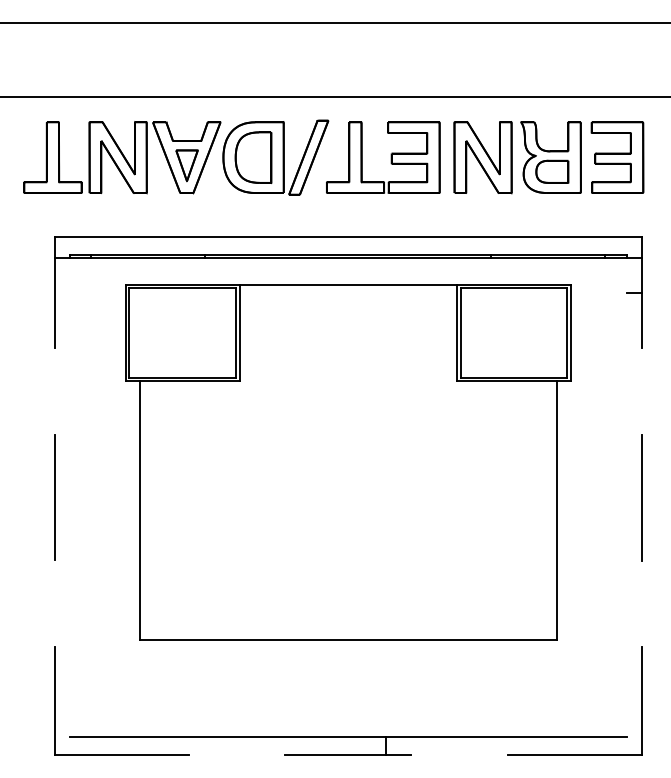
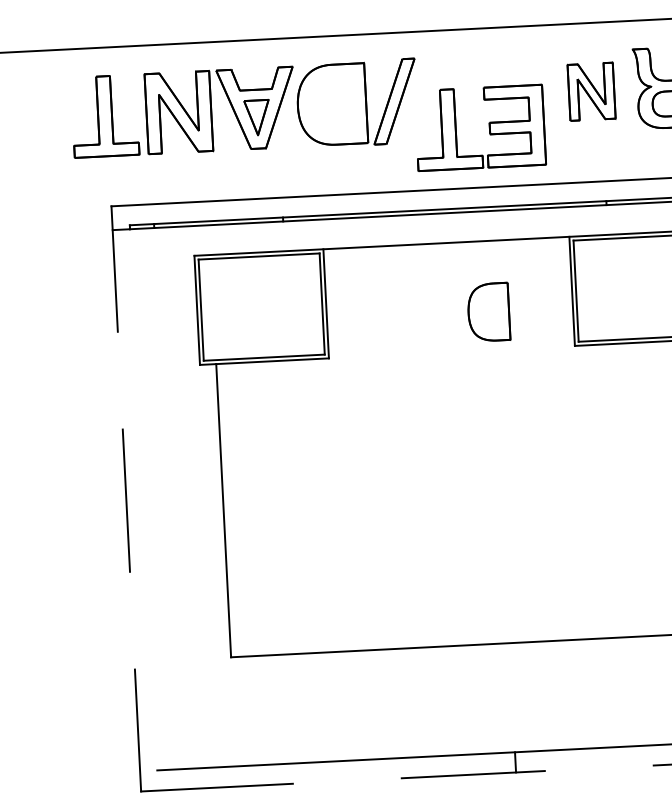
part: (253, 157) -> (488, 312), moved
part: (390, 157) -> (488, 127), moved
part: (482, 157) -> (590, 91), size x0.7

